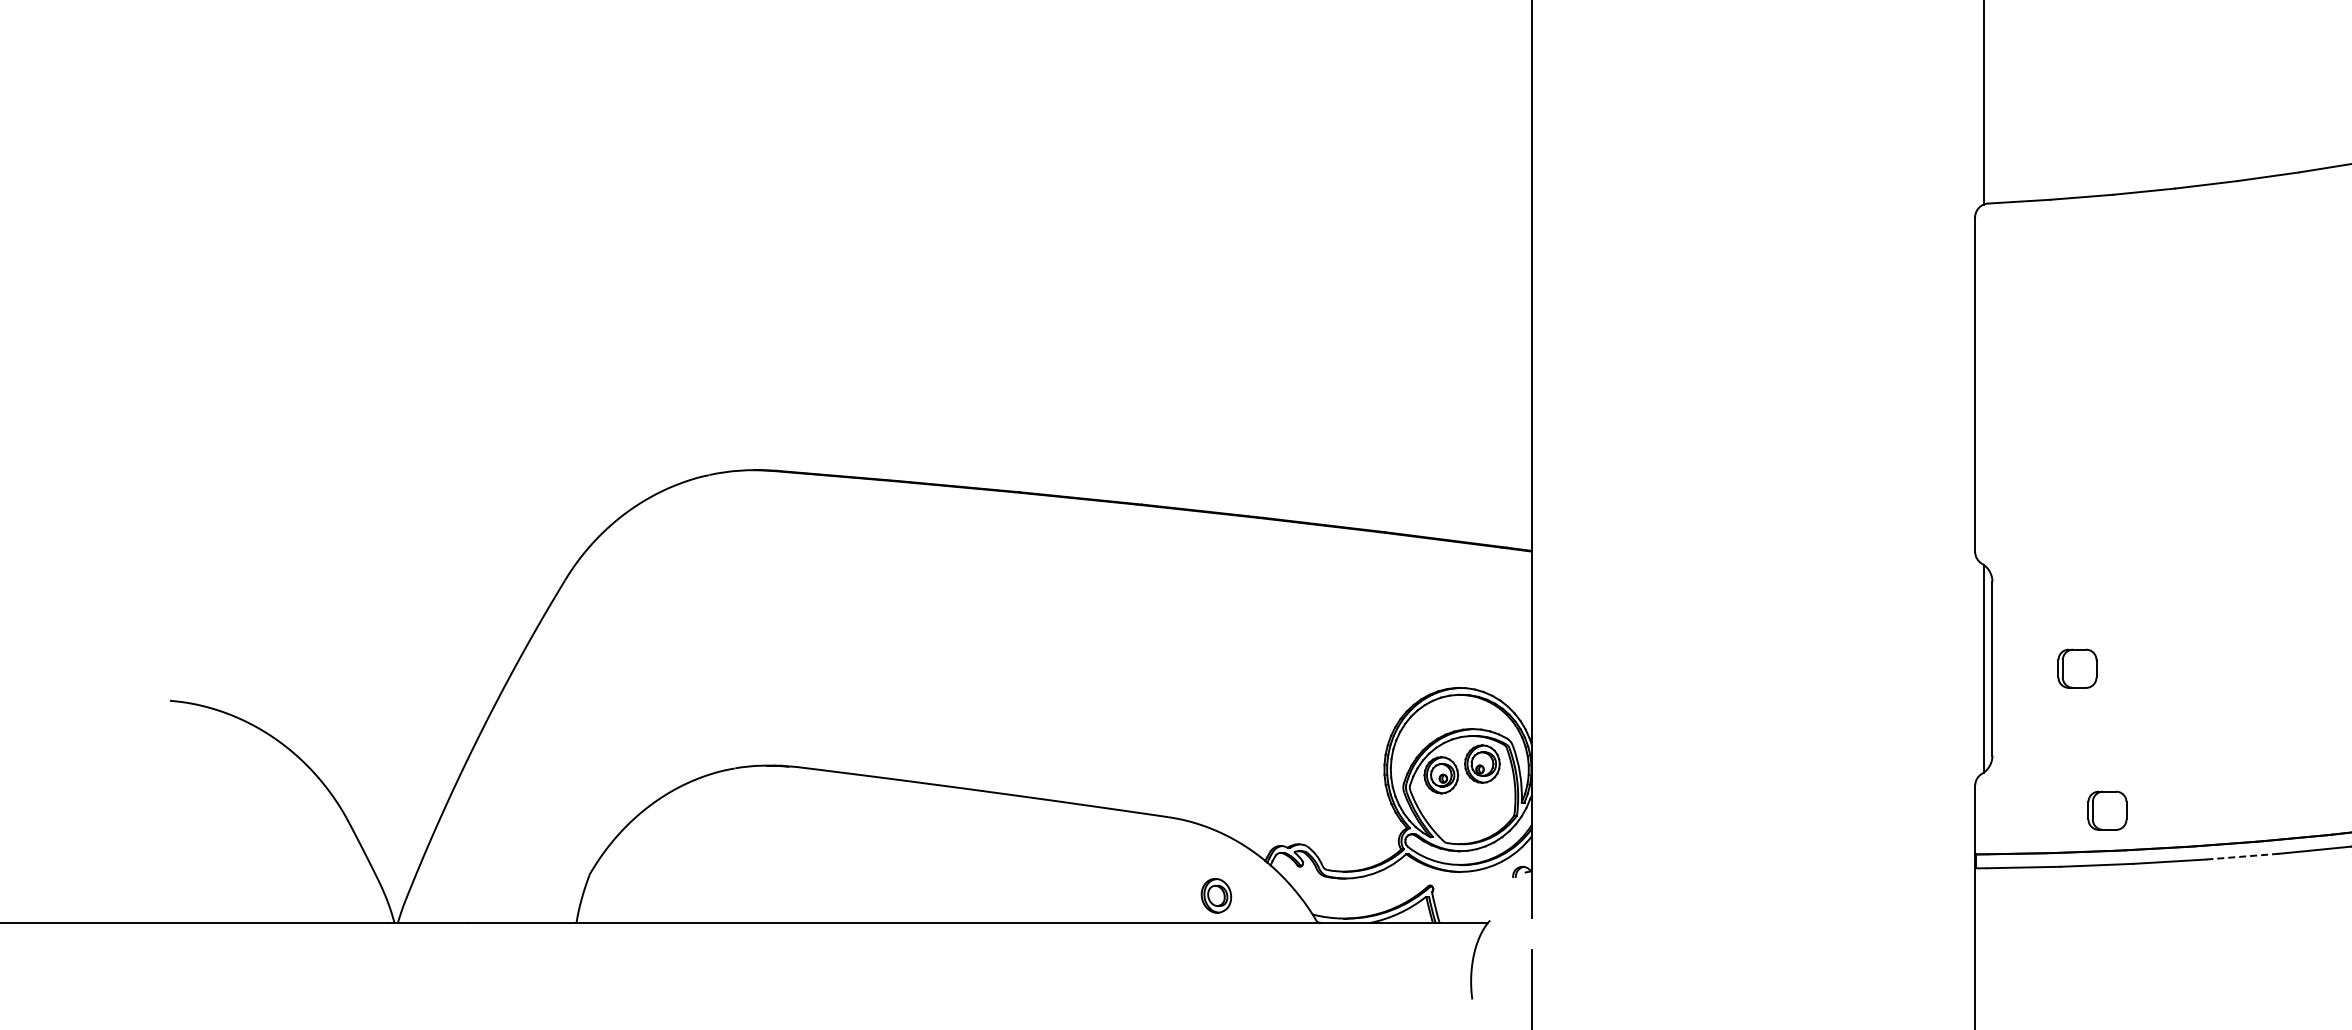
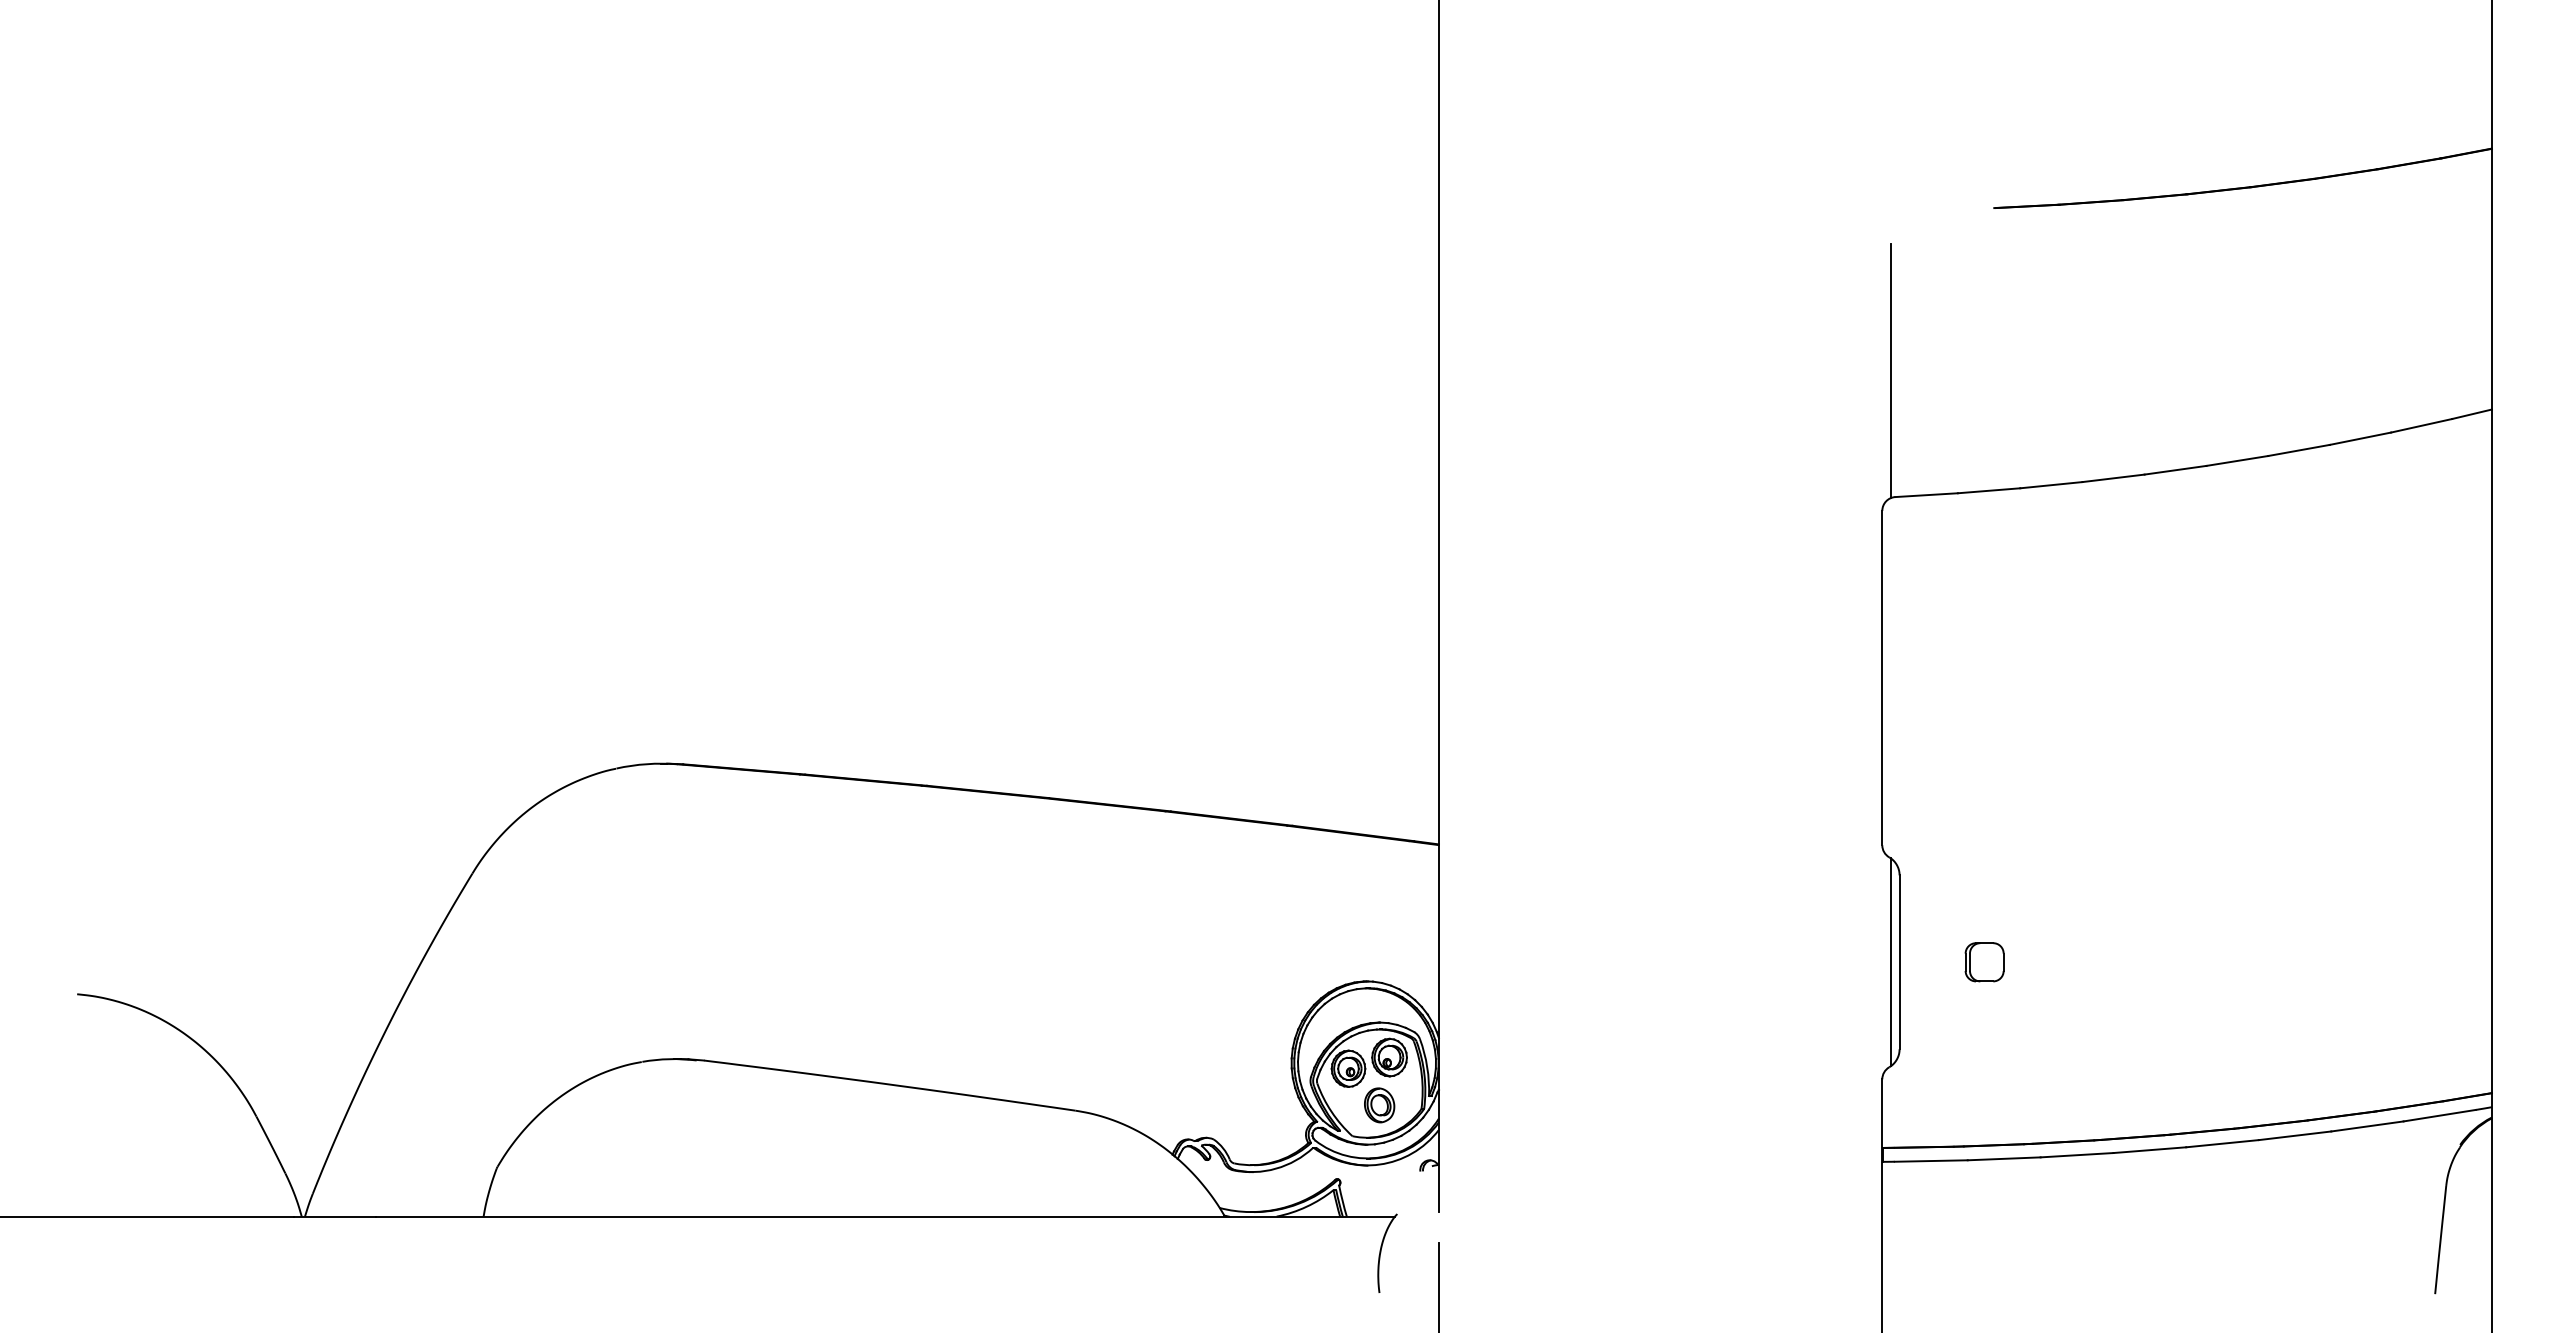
part: (2107, 810) -> (2014, 1104), removed
line: (2243, 856) -> (2150, 1150), dashed -> solid
part: (1216, 895) -> (1379, 1105), moved

